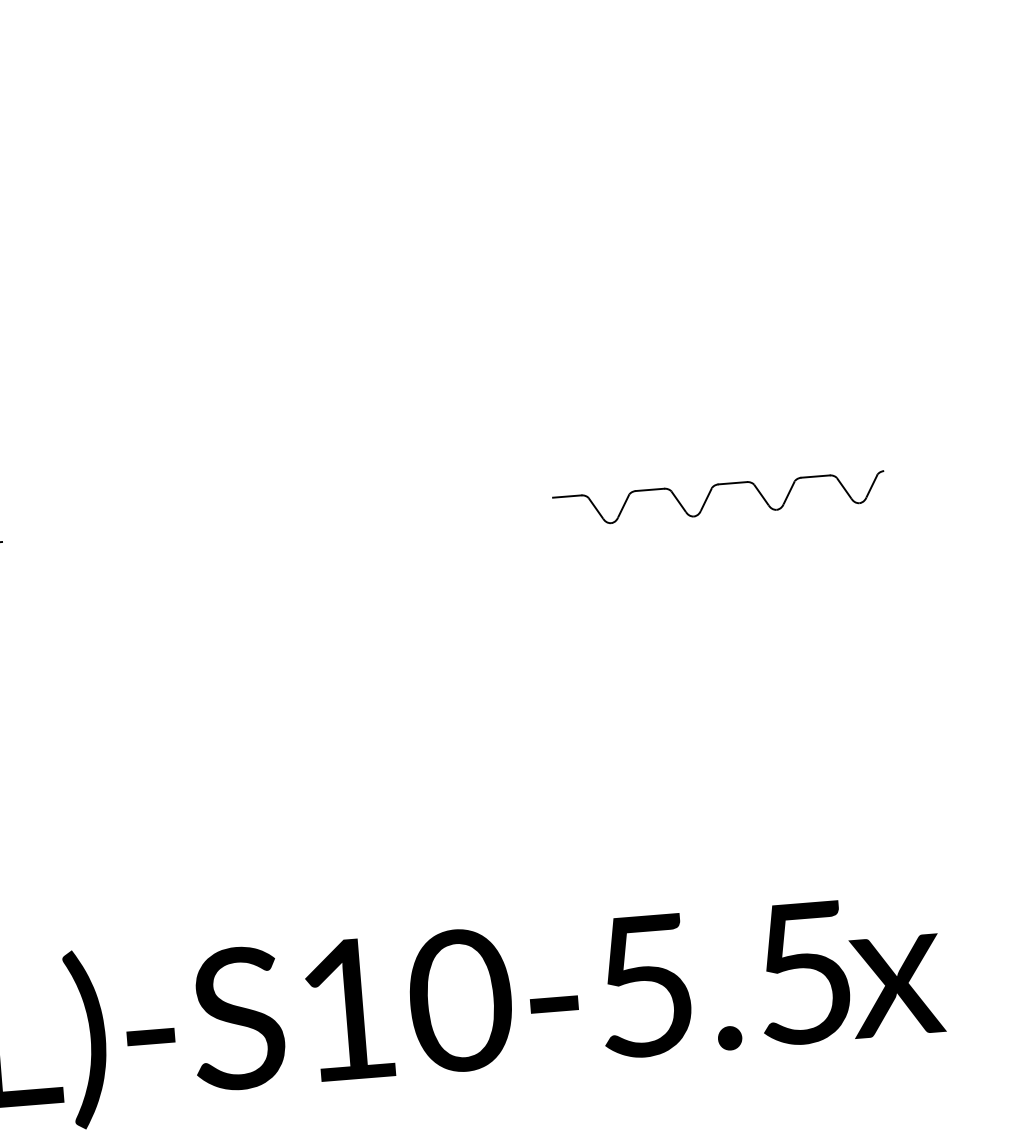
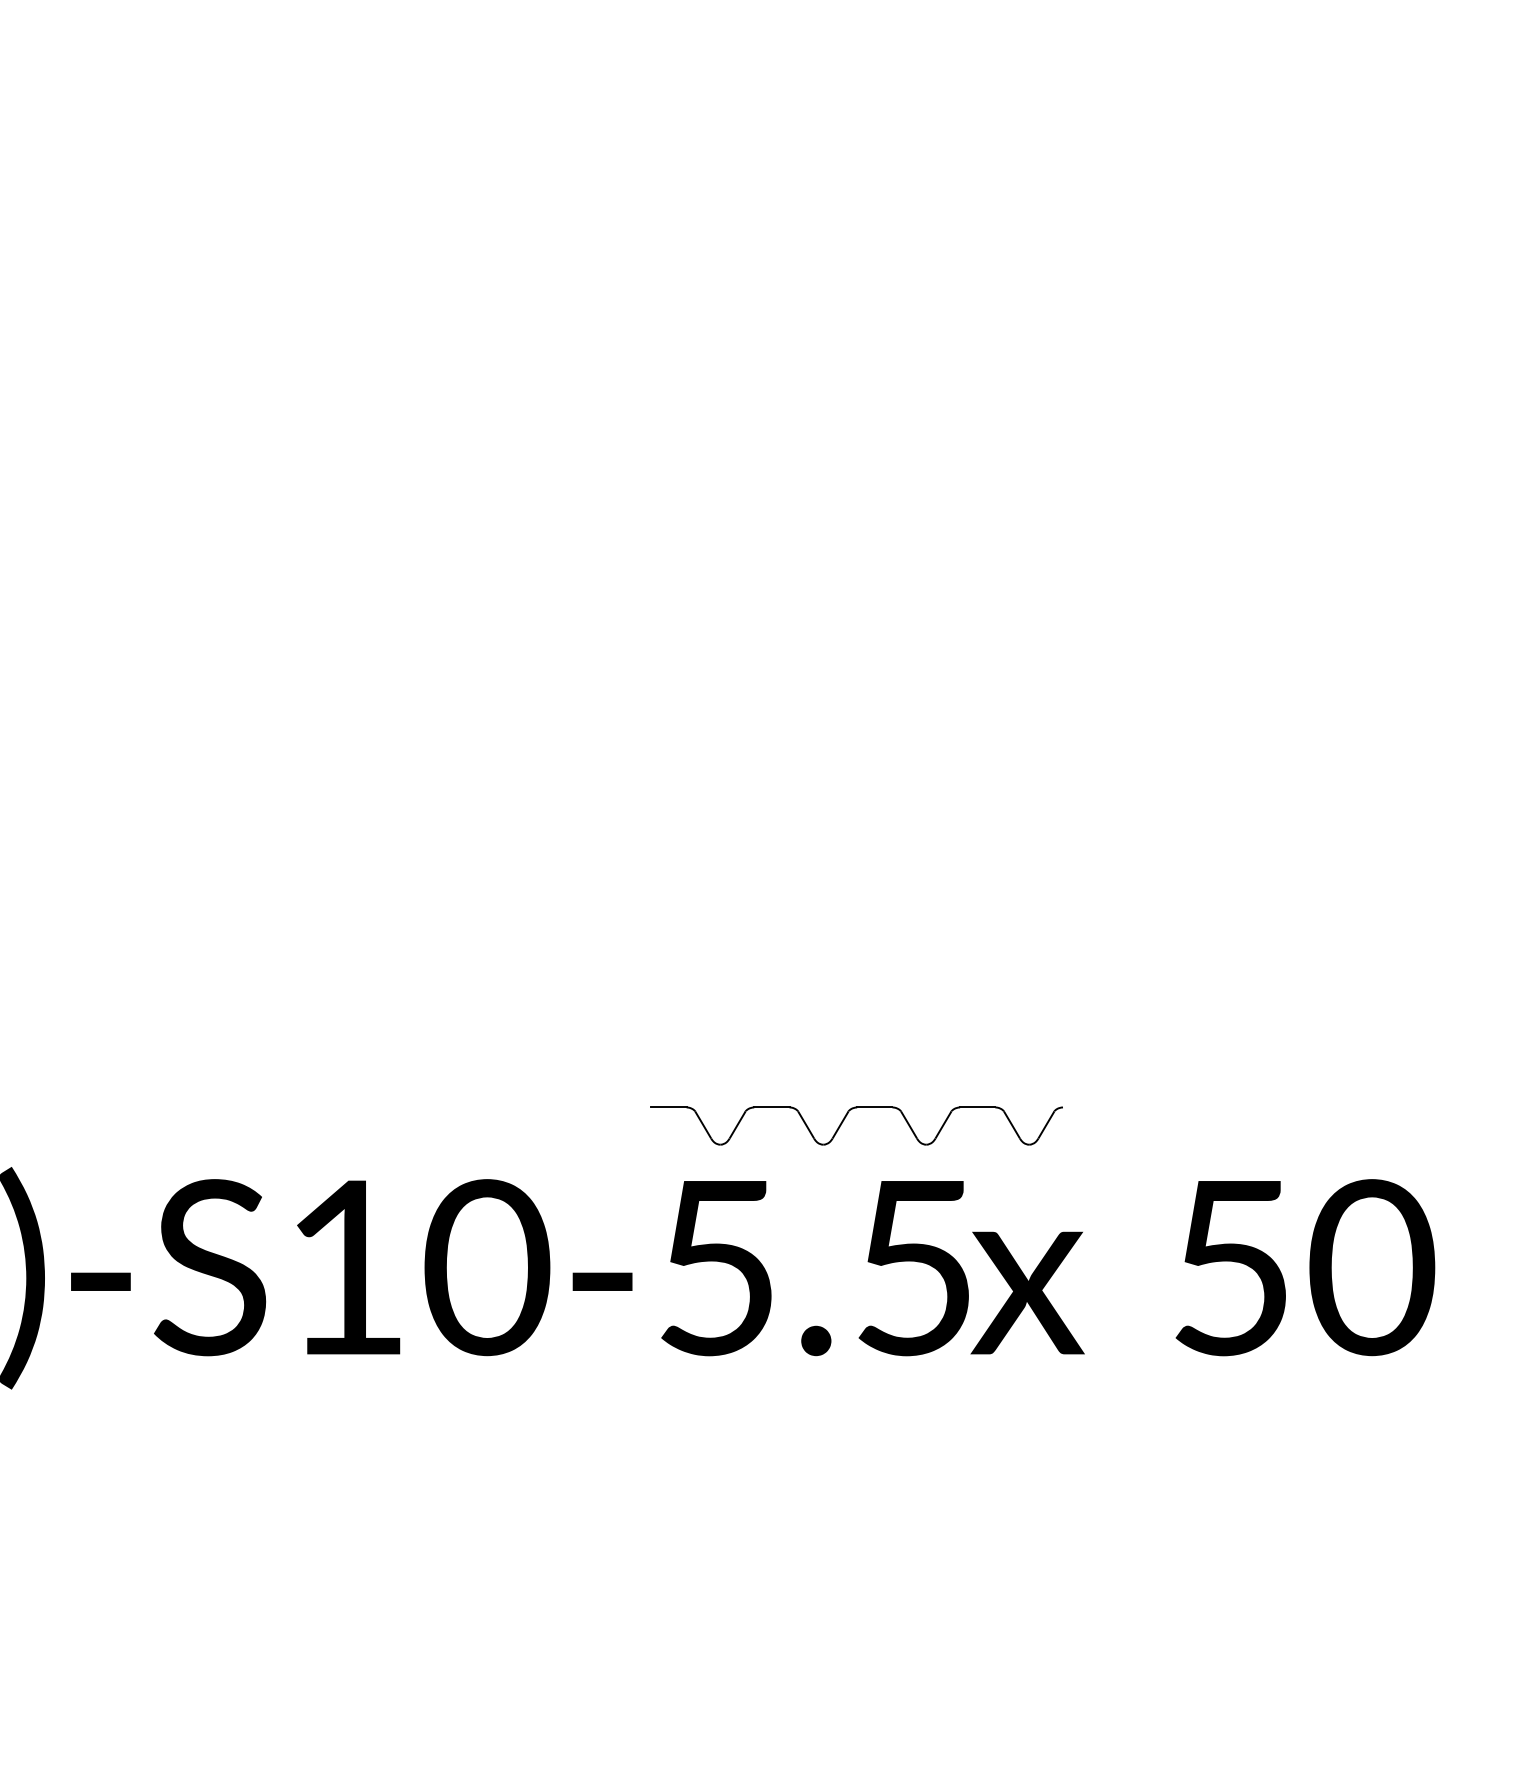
part: (710, 493) -> (846, 1117), moved

